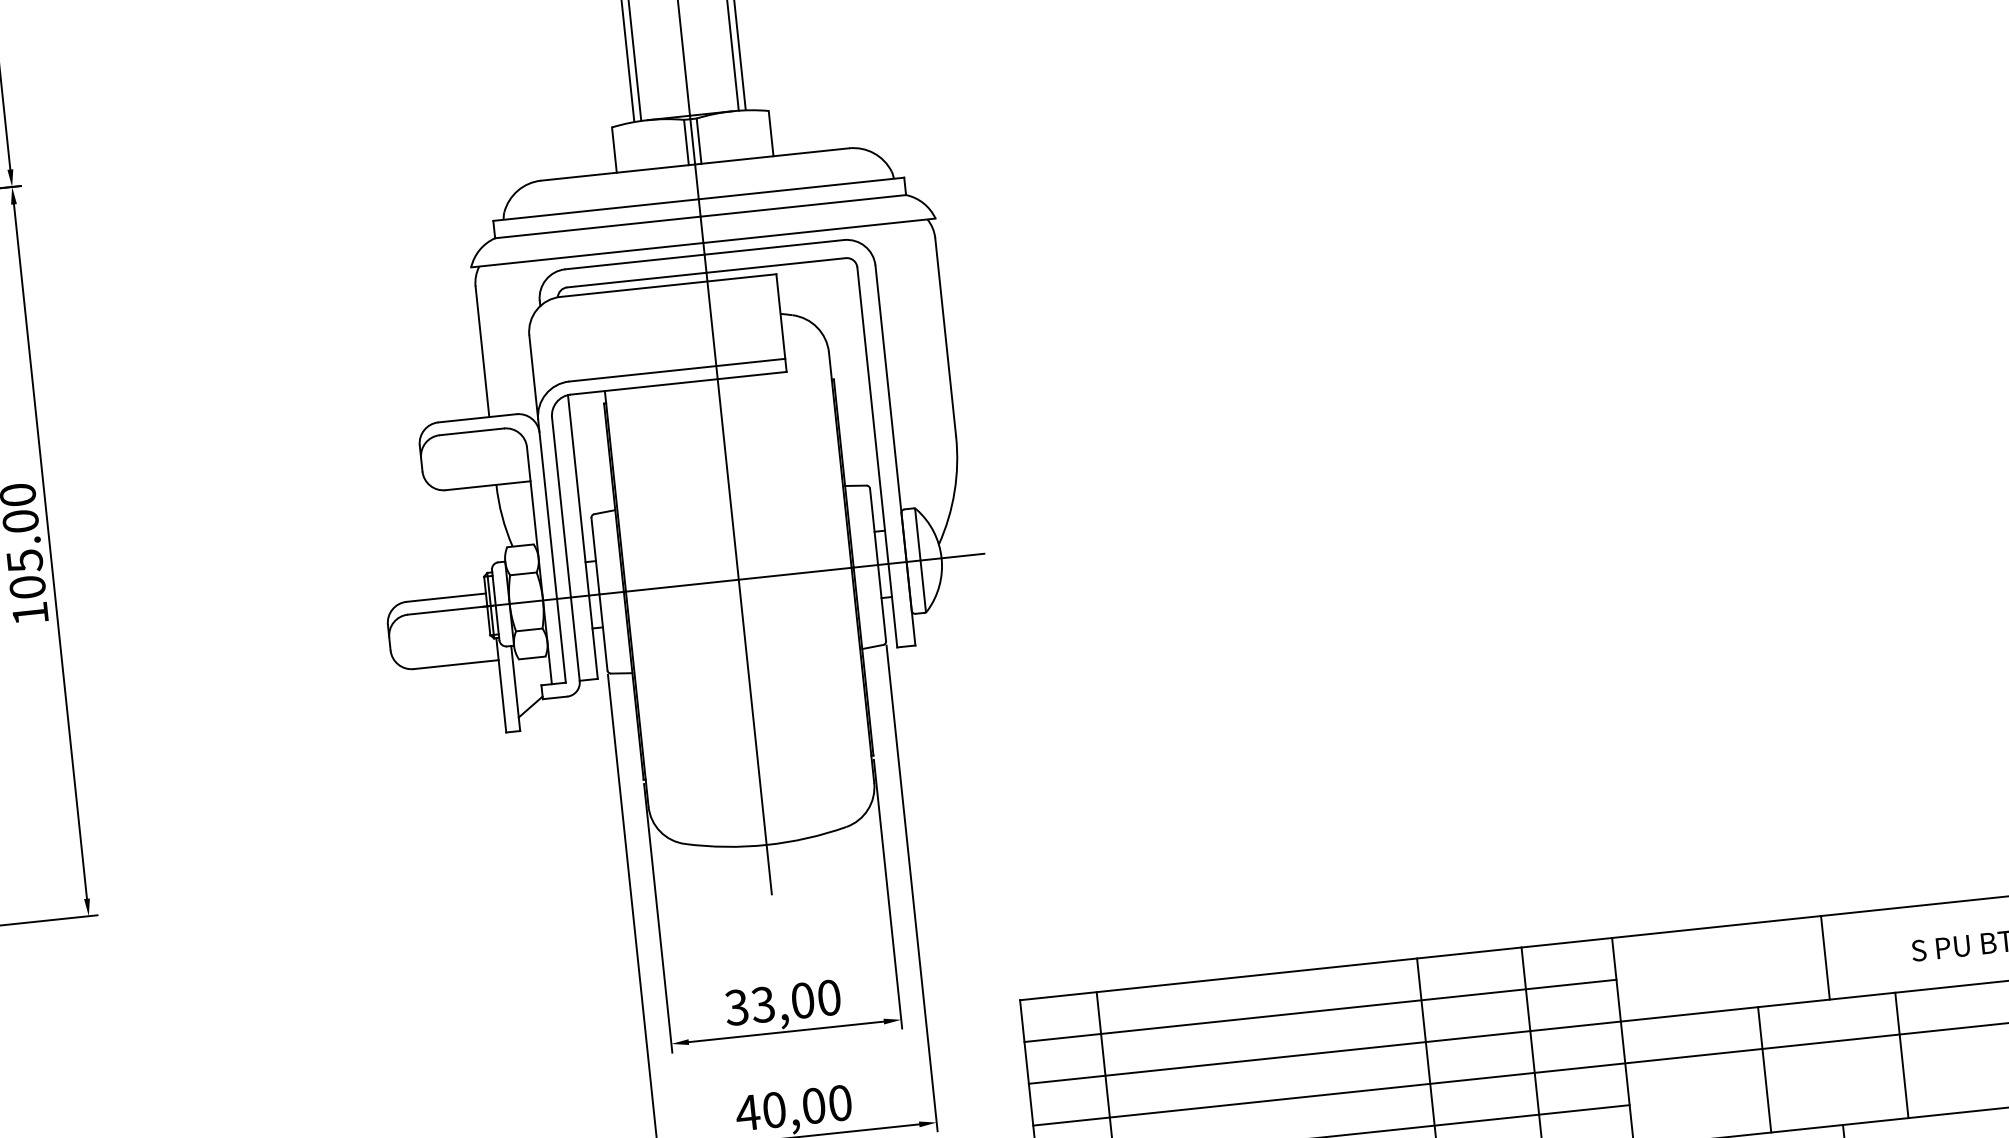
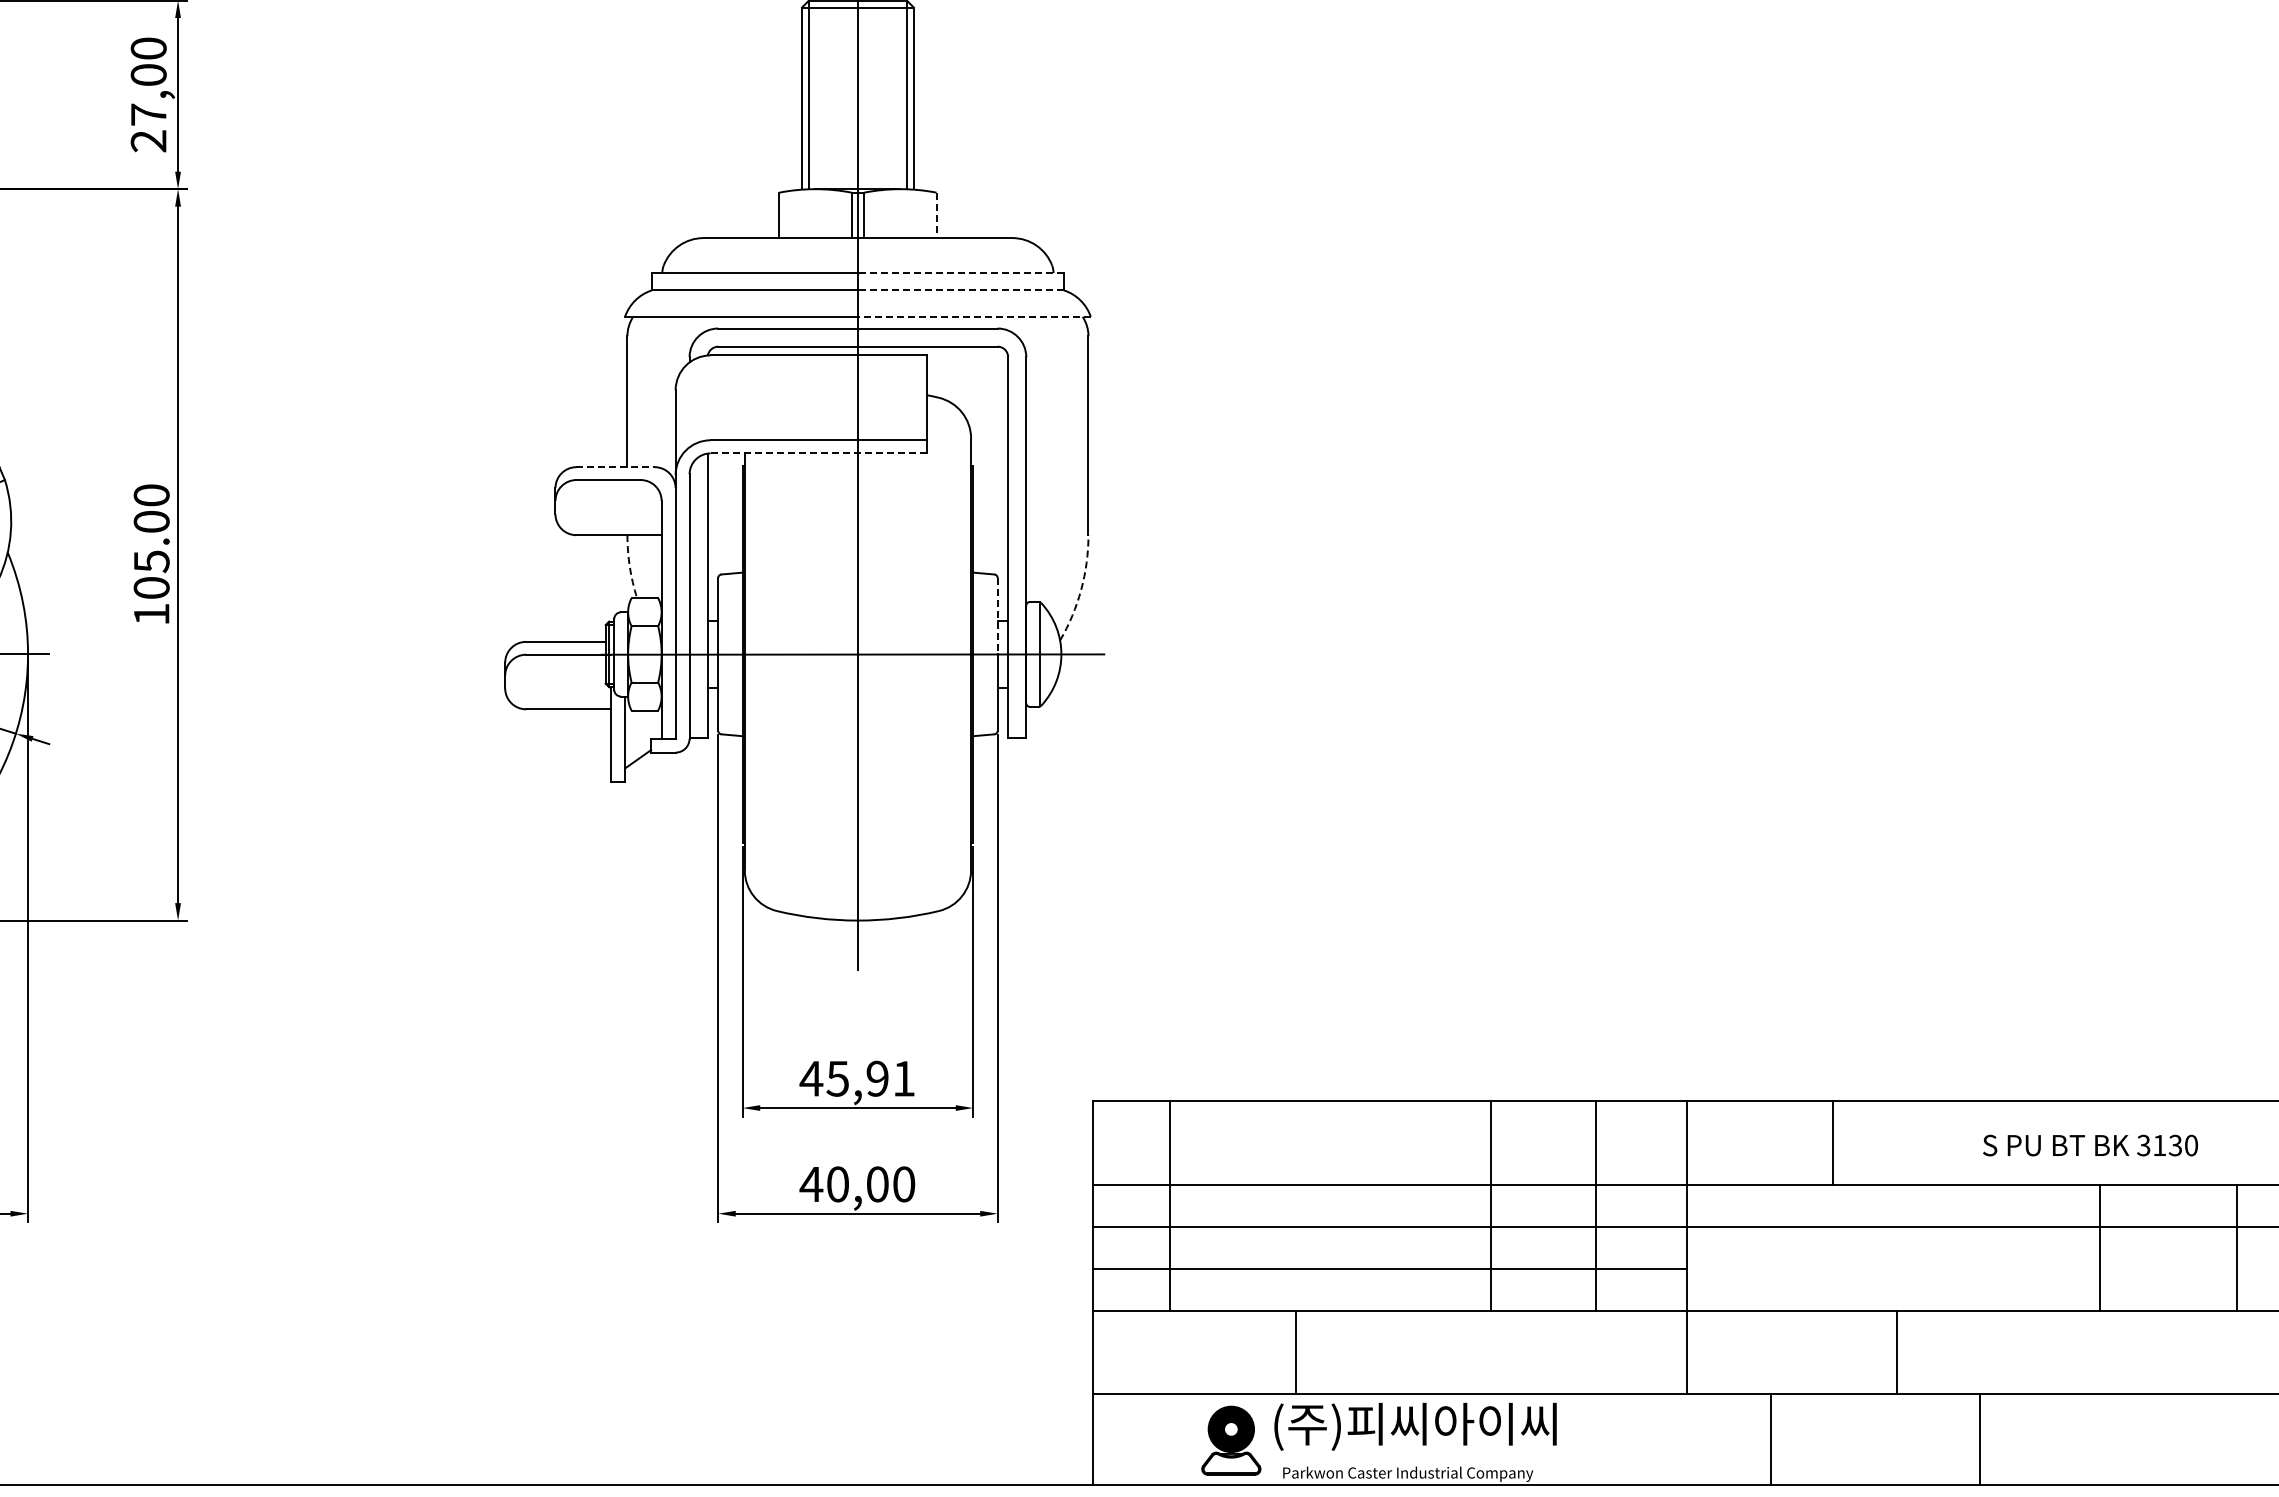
line: (771, 133) -> (936, 215), solid -> dashed
line: (800, 188) -> (960, 272), solid -> dashed
line: (802, 206) -> (960, 290), solid -> dashed
line: (818, 230) -> (973, 316), solid -> dashed
line: (679, 383) -> (819, 453), solid -> dashed
line: (478, 418) -> (616, 467), solid -> dashed
arc: (954, 491) -> (1081, 589), solid -> dashed
arc: (501, 516) -> (629, 567), solid -> dashed
line: (873, 527) -> (997, 616), solid -> dashed
line: (1825, 957) -> (1832, 1142), moved
text: (782, 1002) -> (857, 1078), 33,00 -> 45,91
line: (1319, 1010) -> (1389, 1142), removed
line: (1902, 1055) -> (1962, 1247), removed
line: (1764, 1069) -> (1824, 1247), removed

